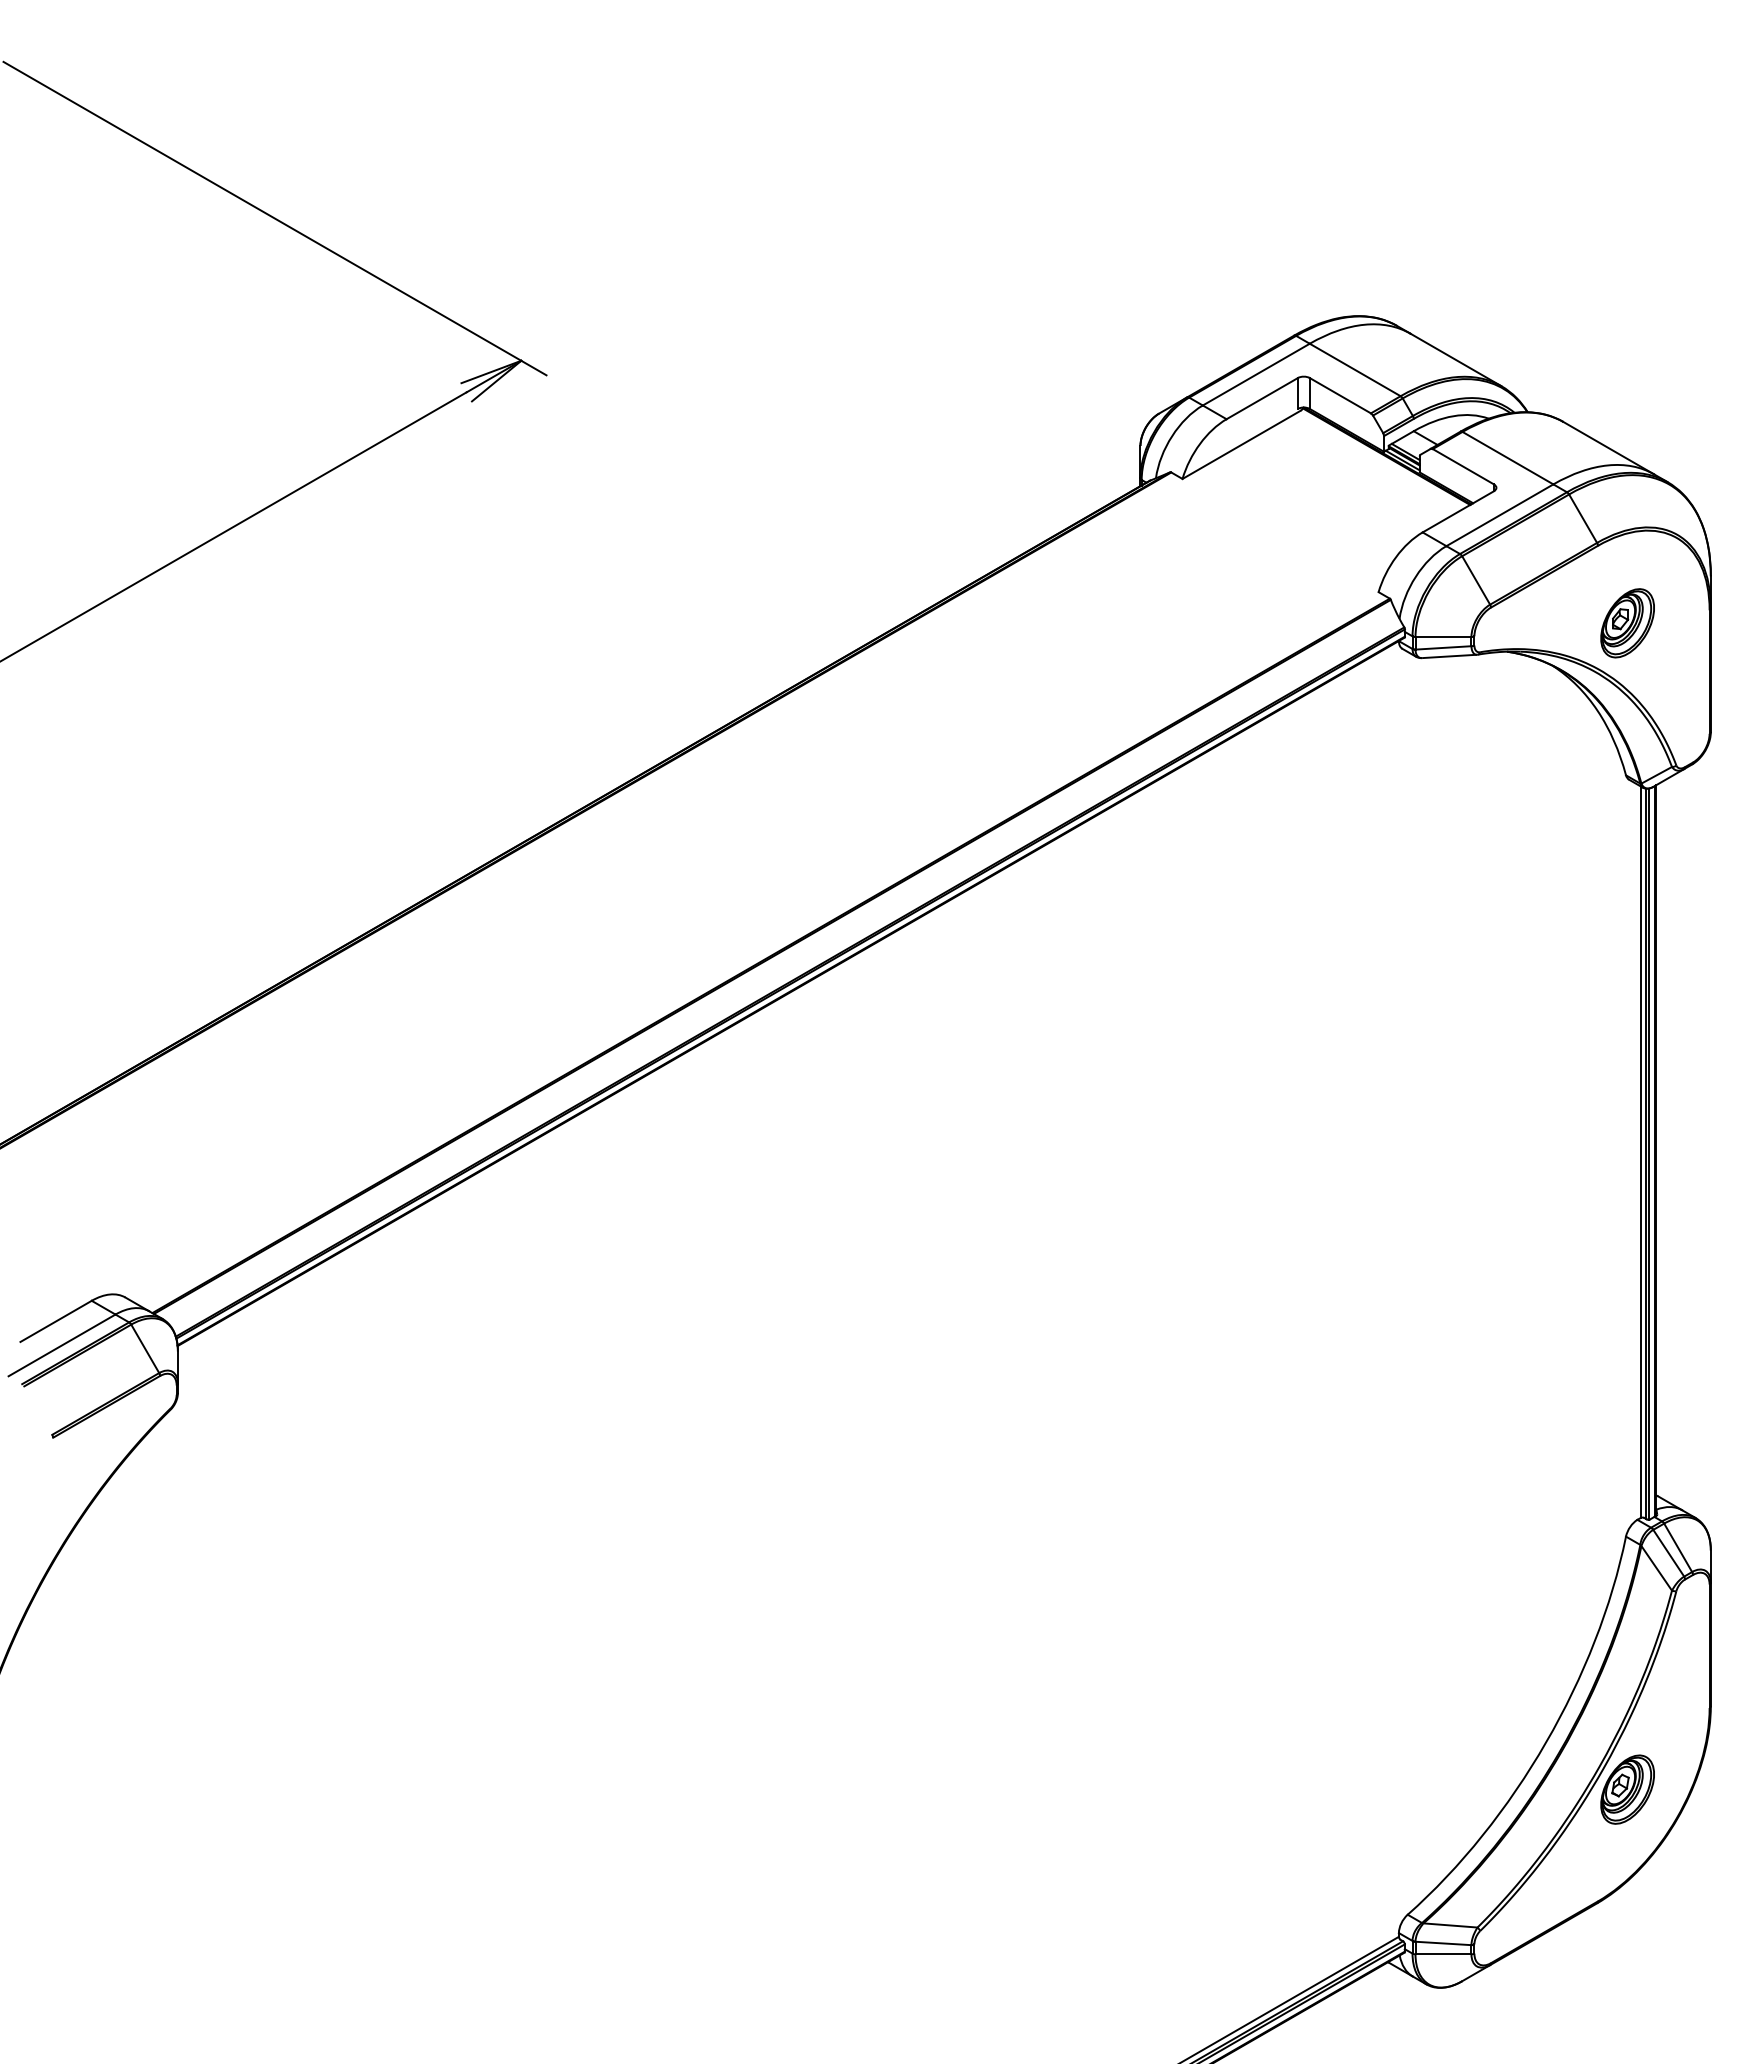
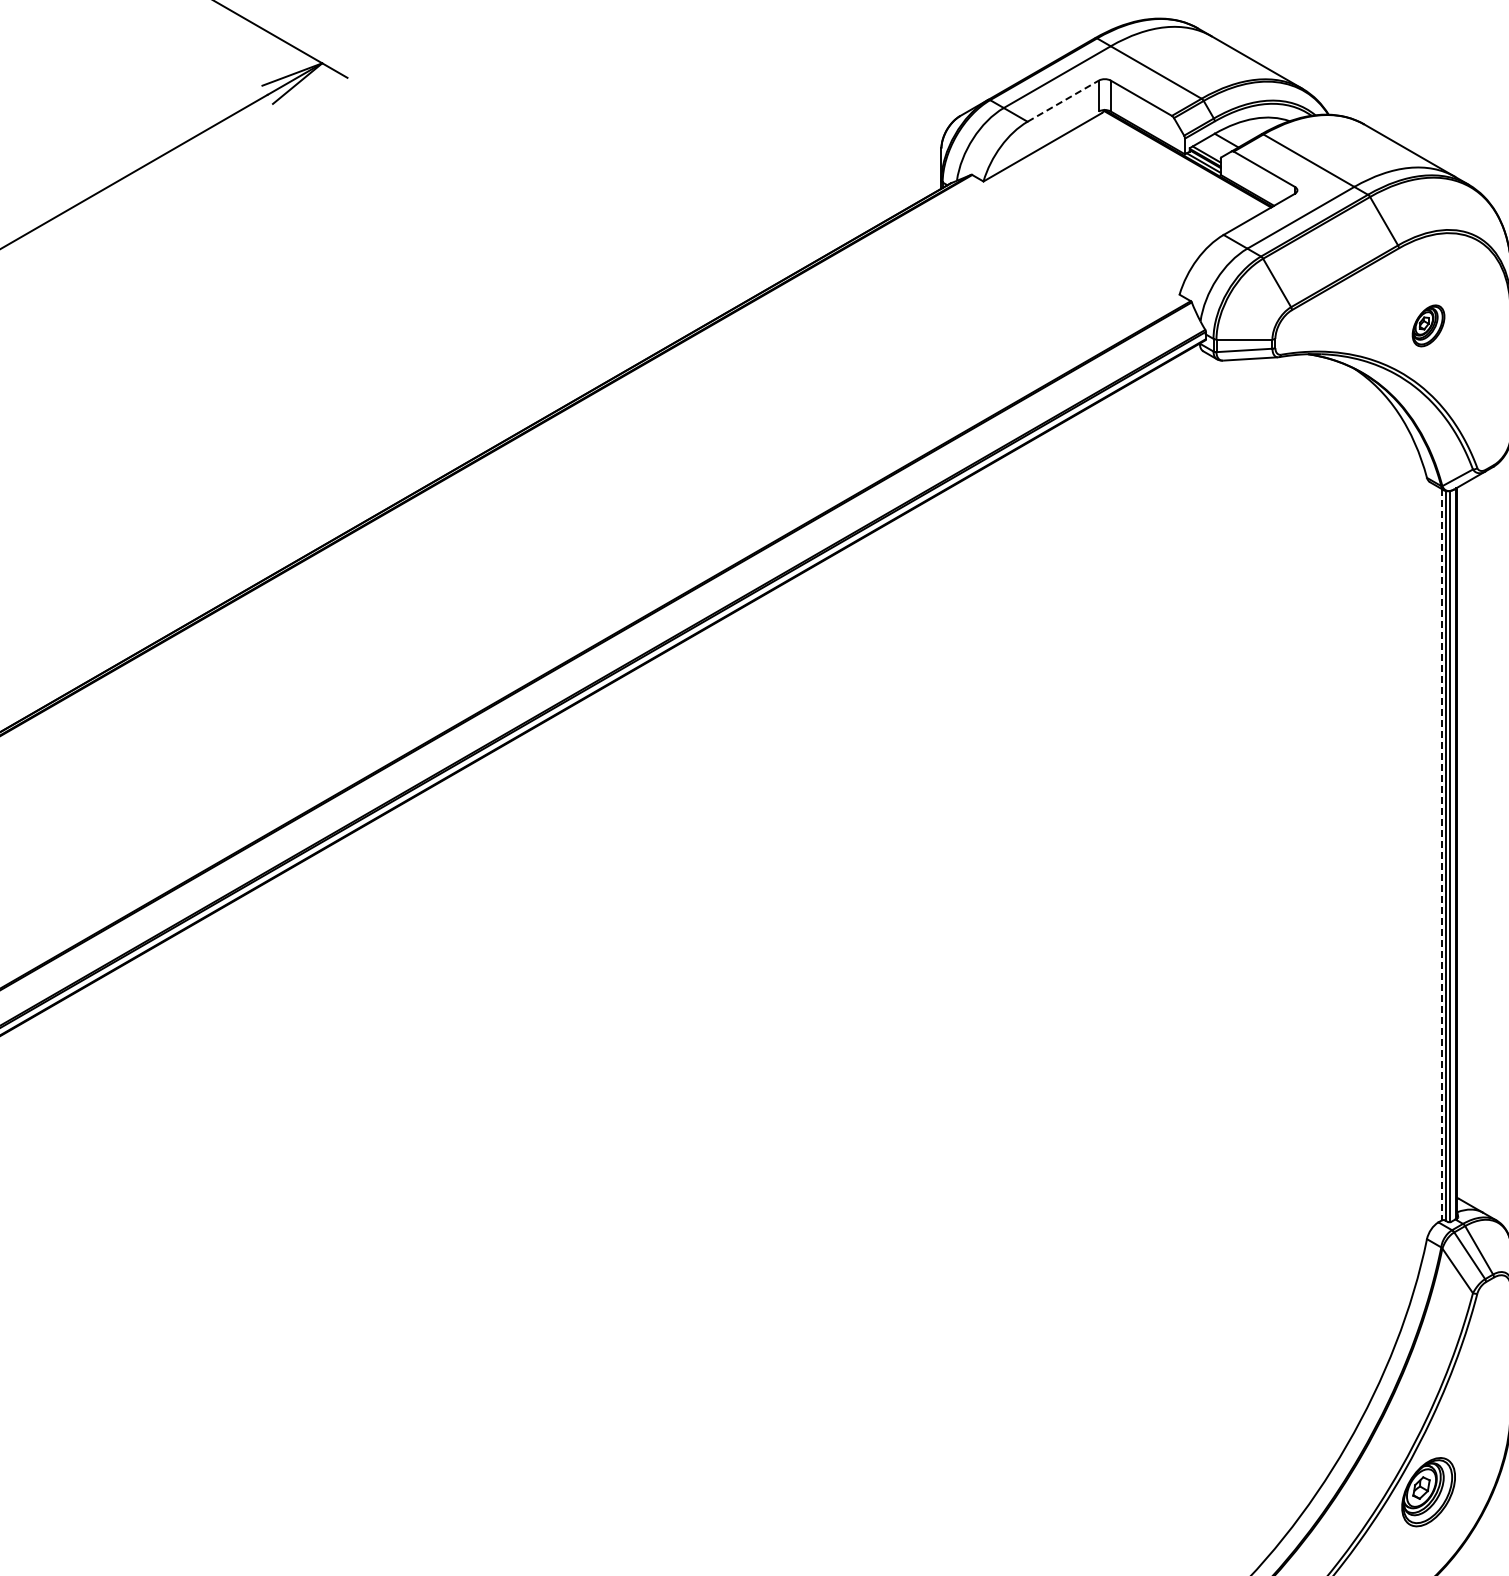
line: (1262, 398) -> (1063, 101), solid -> dashed
part: (1627, 623) -> (1428, 326), size x0.6
line: (1640, 1152) -> (1441, 855), solid -> dashed

